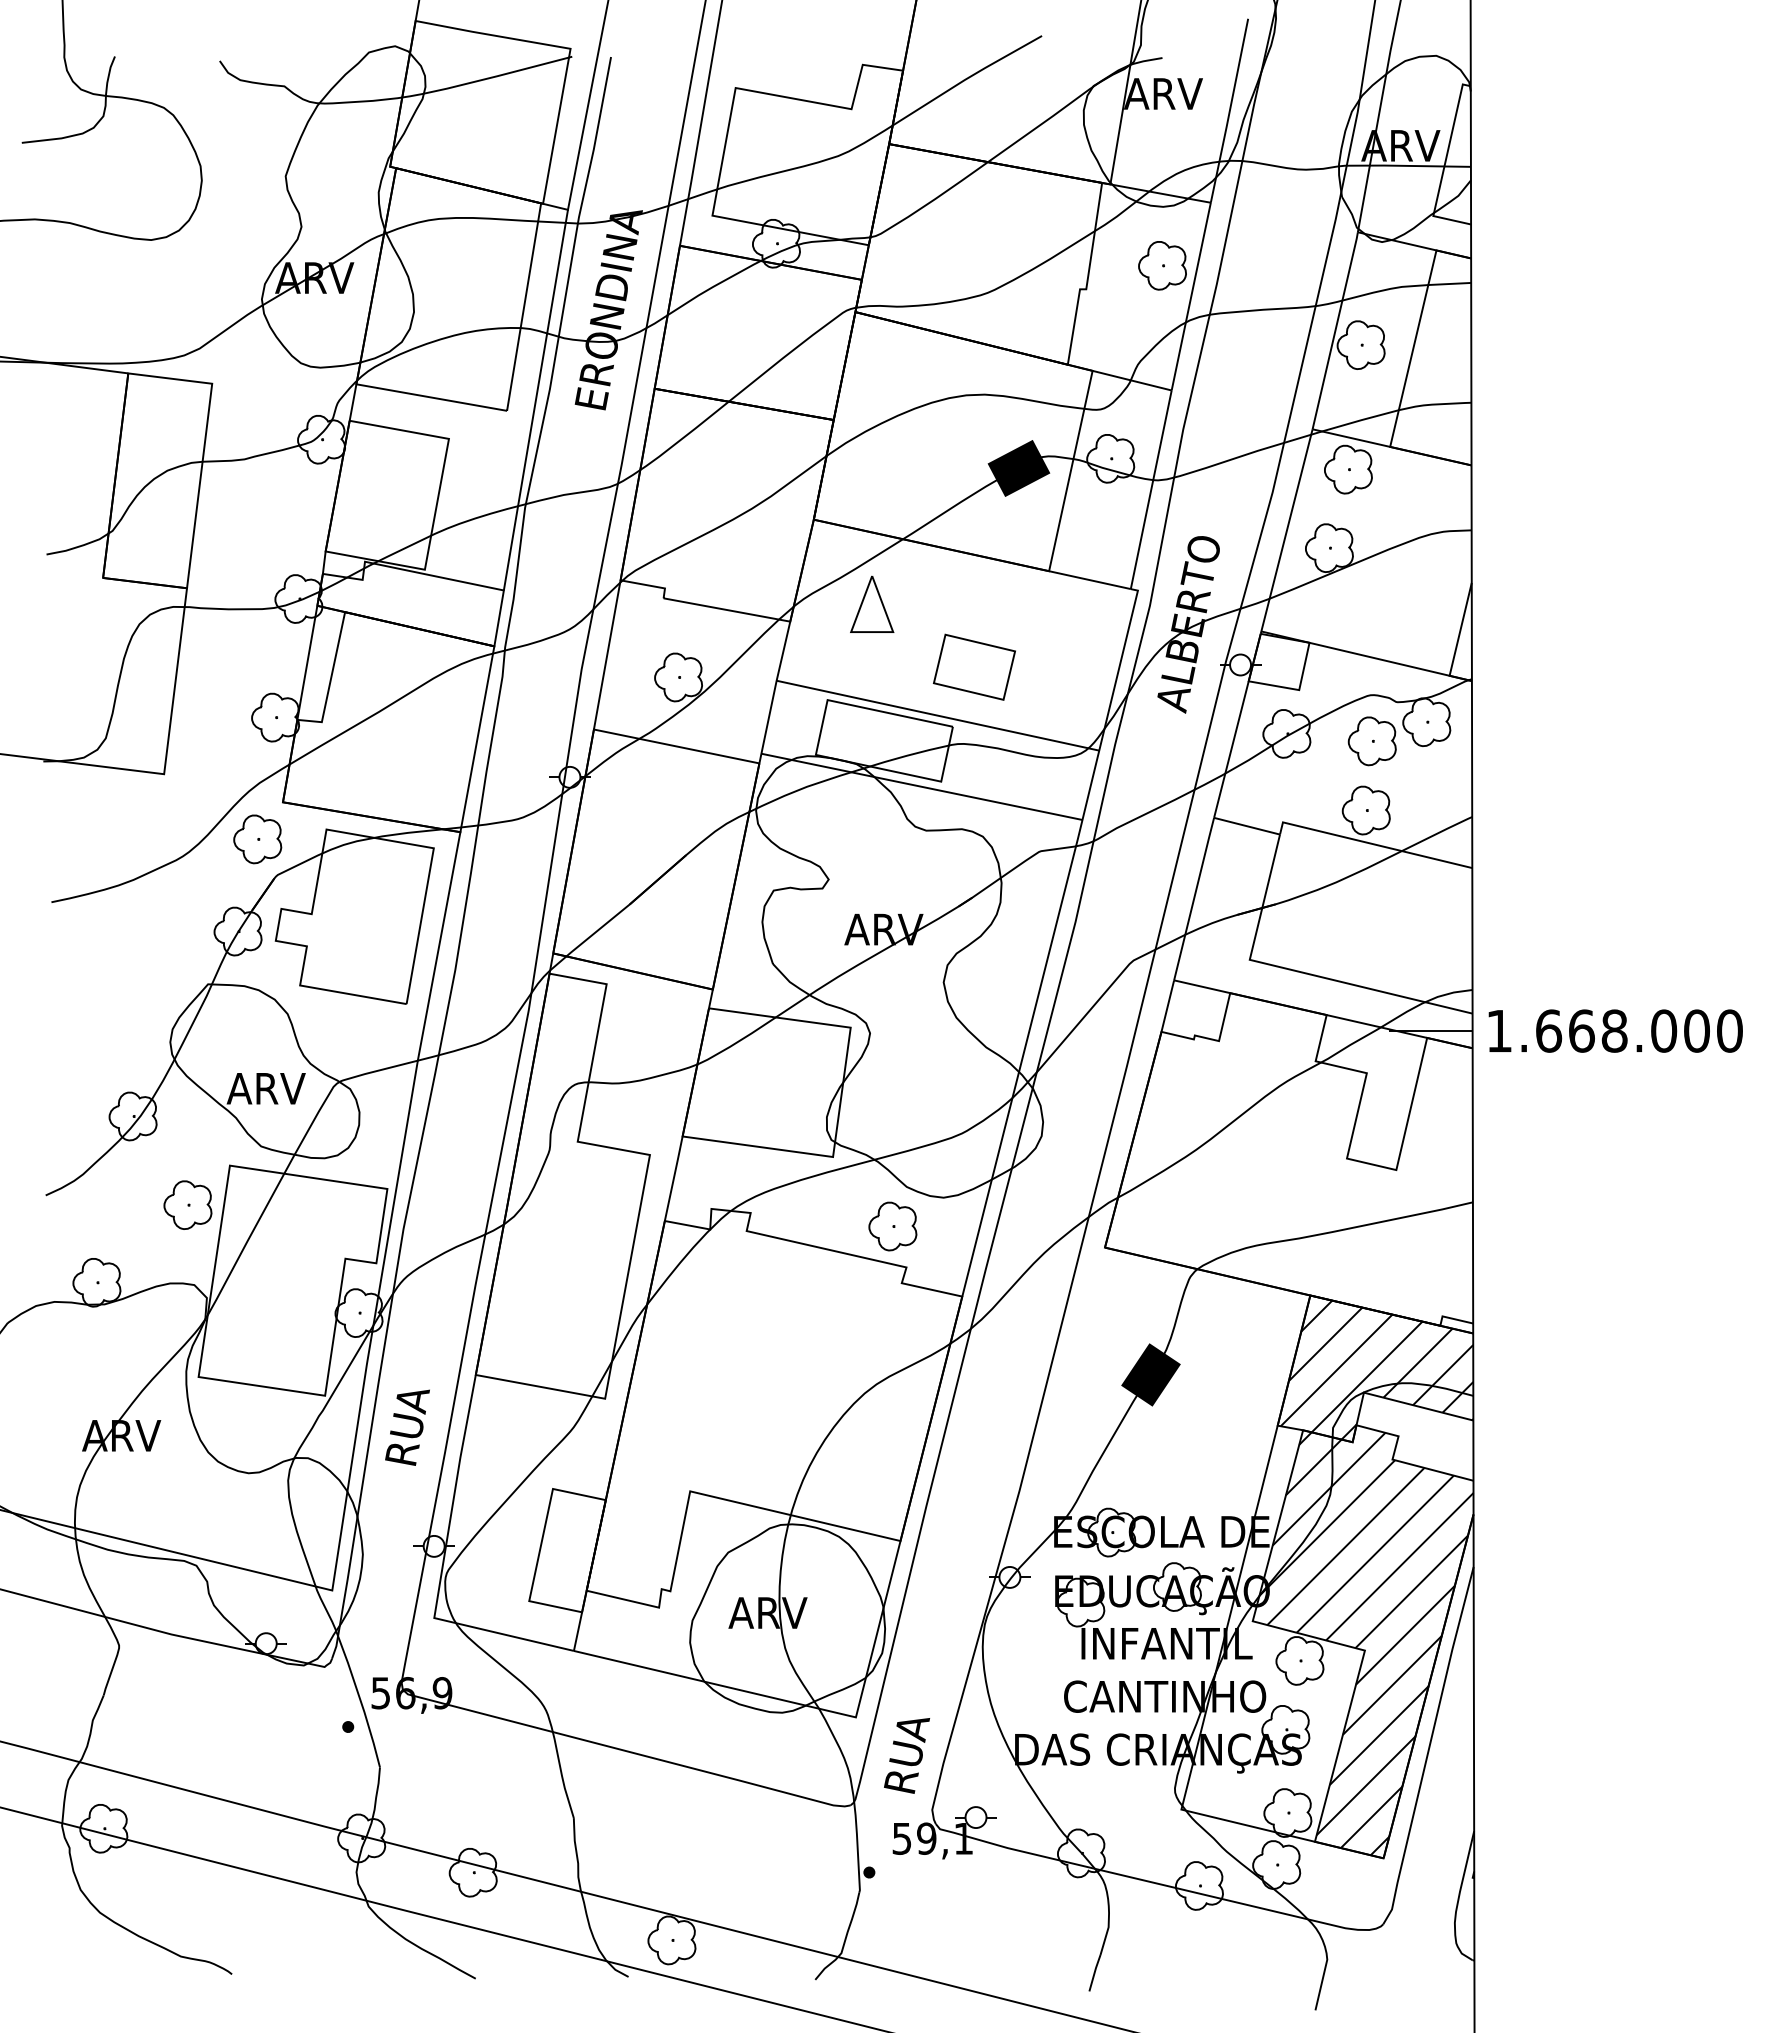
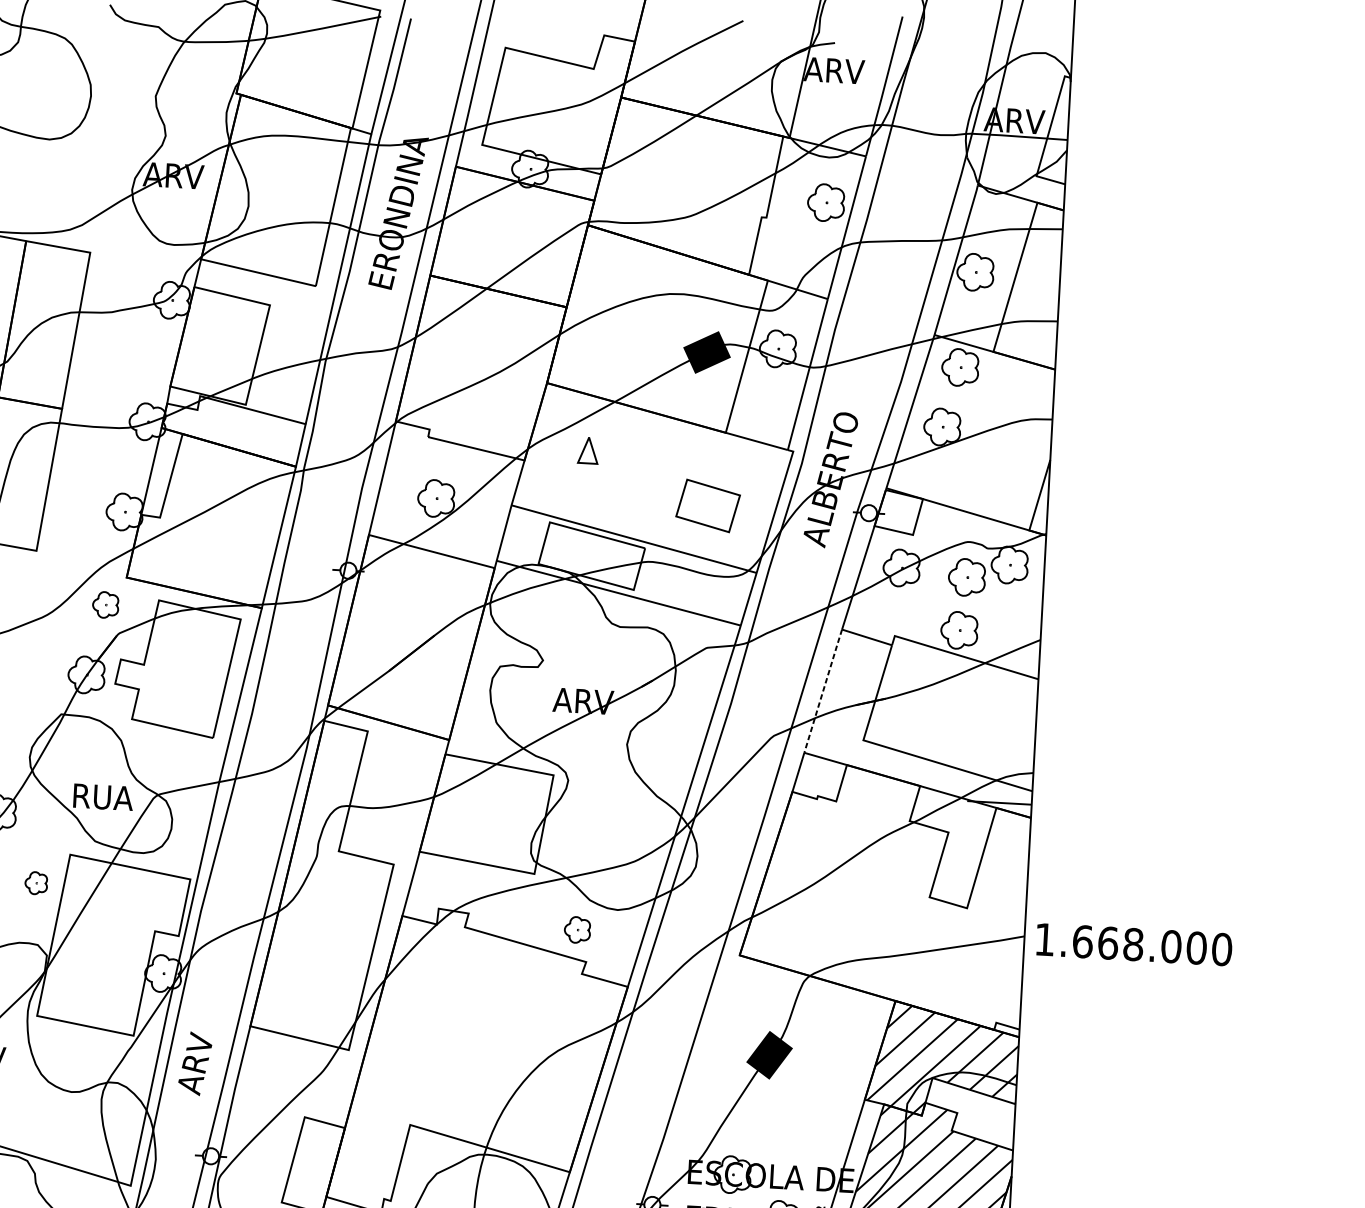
part: (872, 603) -> (588, 450), size x0.6
part: (974, 666) -> (708, 505), moved
part: (257, 839) -> (105, 605), size x0.7
line: (1194, 898) -> (823, 690), solid -> dashed
text: (1615, 1030) -> (1134, 944), moved
text: (266, 1088) -> (101, 796), ARV -> RUA
part: (187, 1204) -> (36, 882), size x0.6
part: (892, 1226) -> (577, 930), size x0.7
text: (407, 1427) -> (195, 1063), RUA -> ARV

